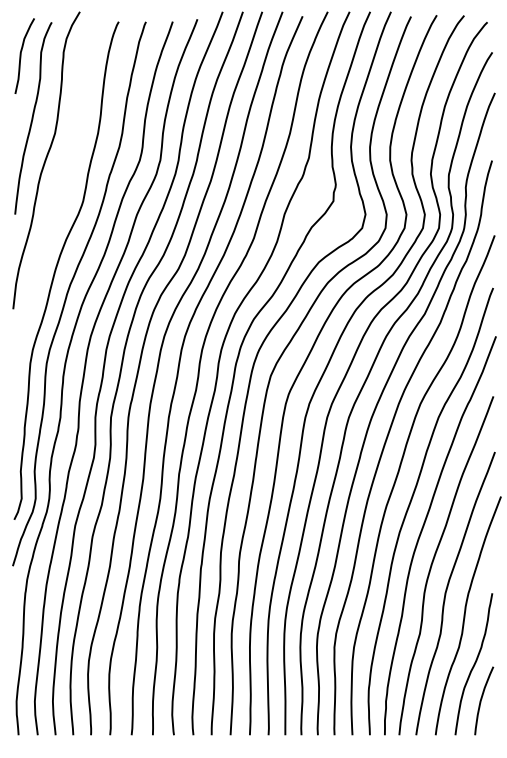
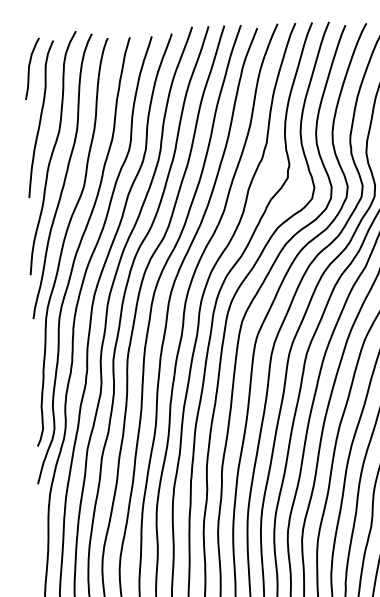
curve: (59, 190) -> (64, 177), added

